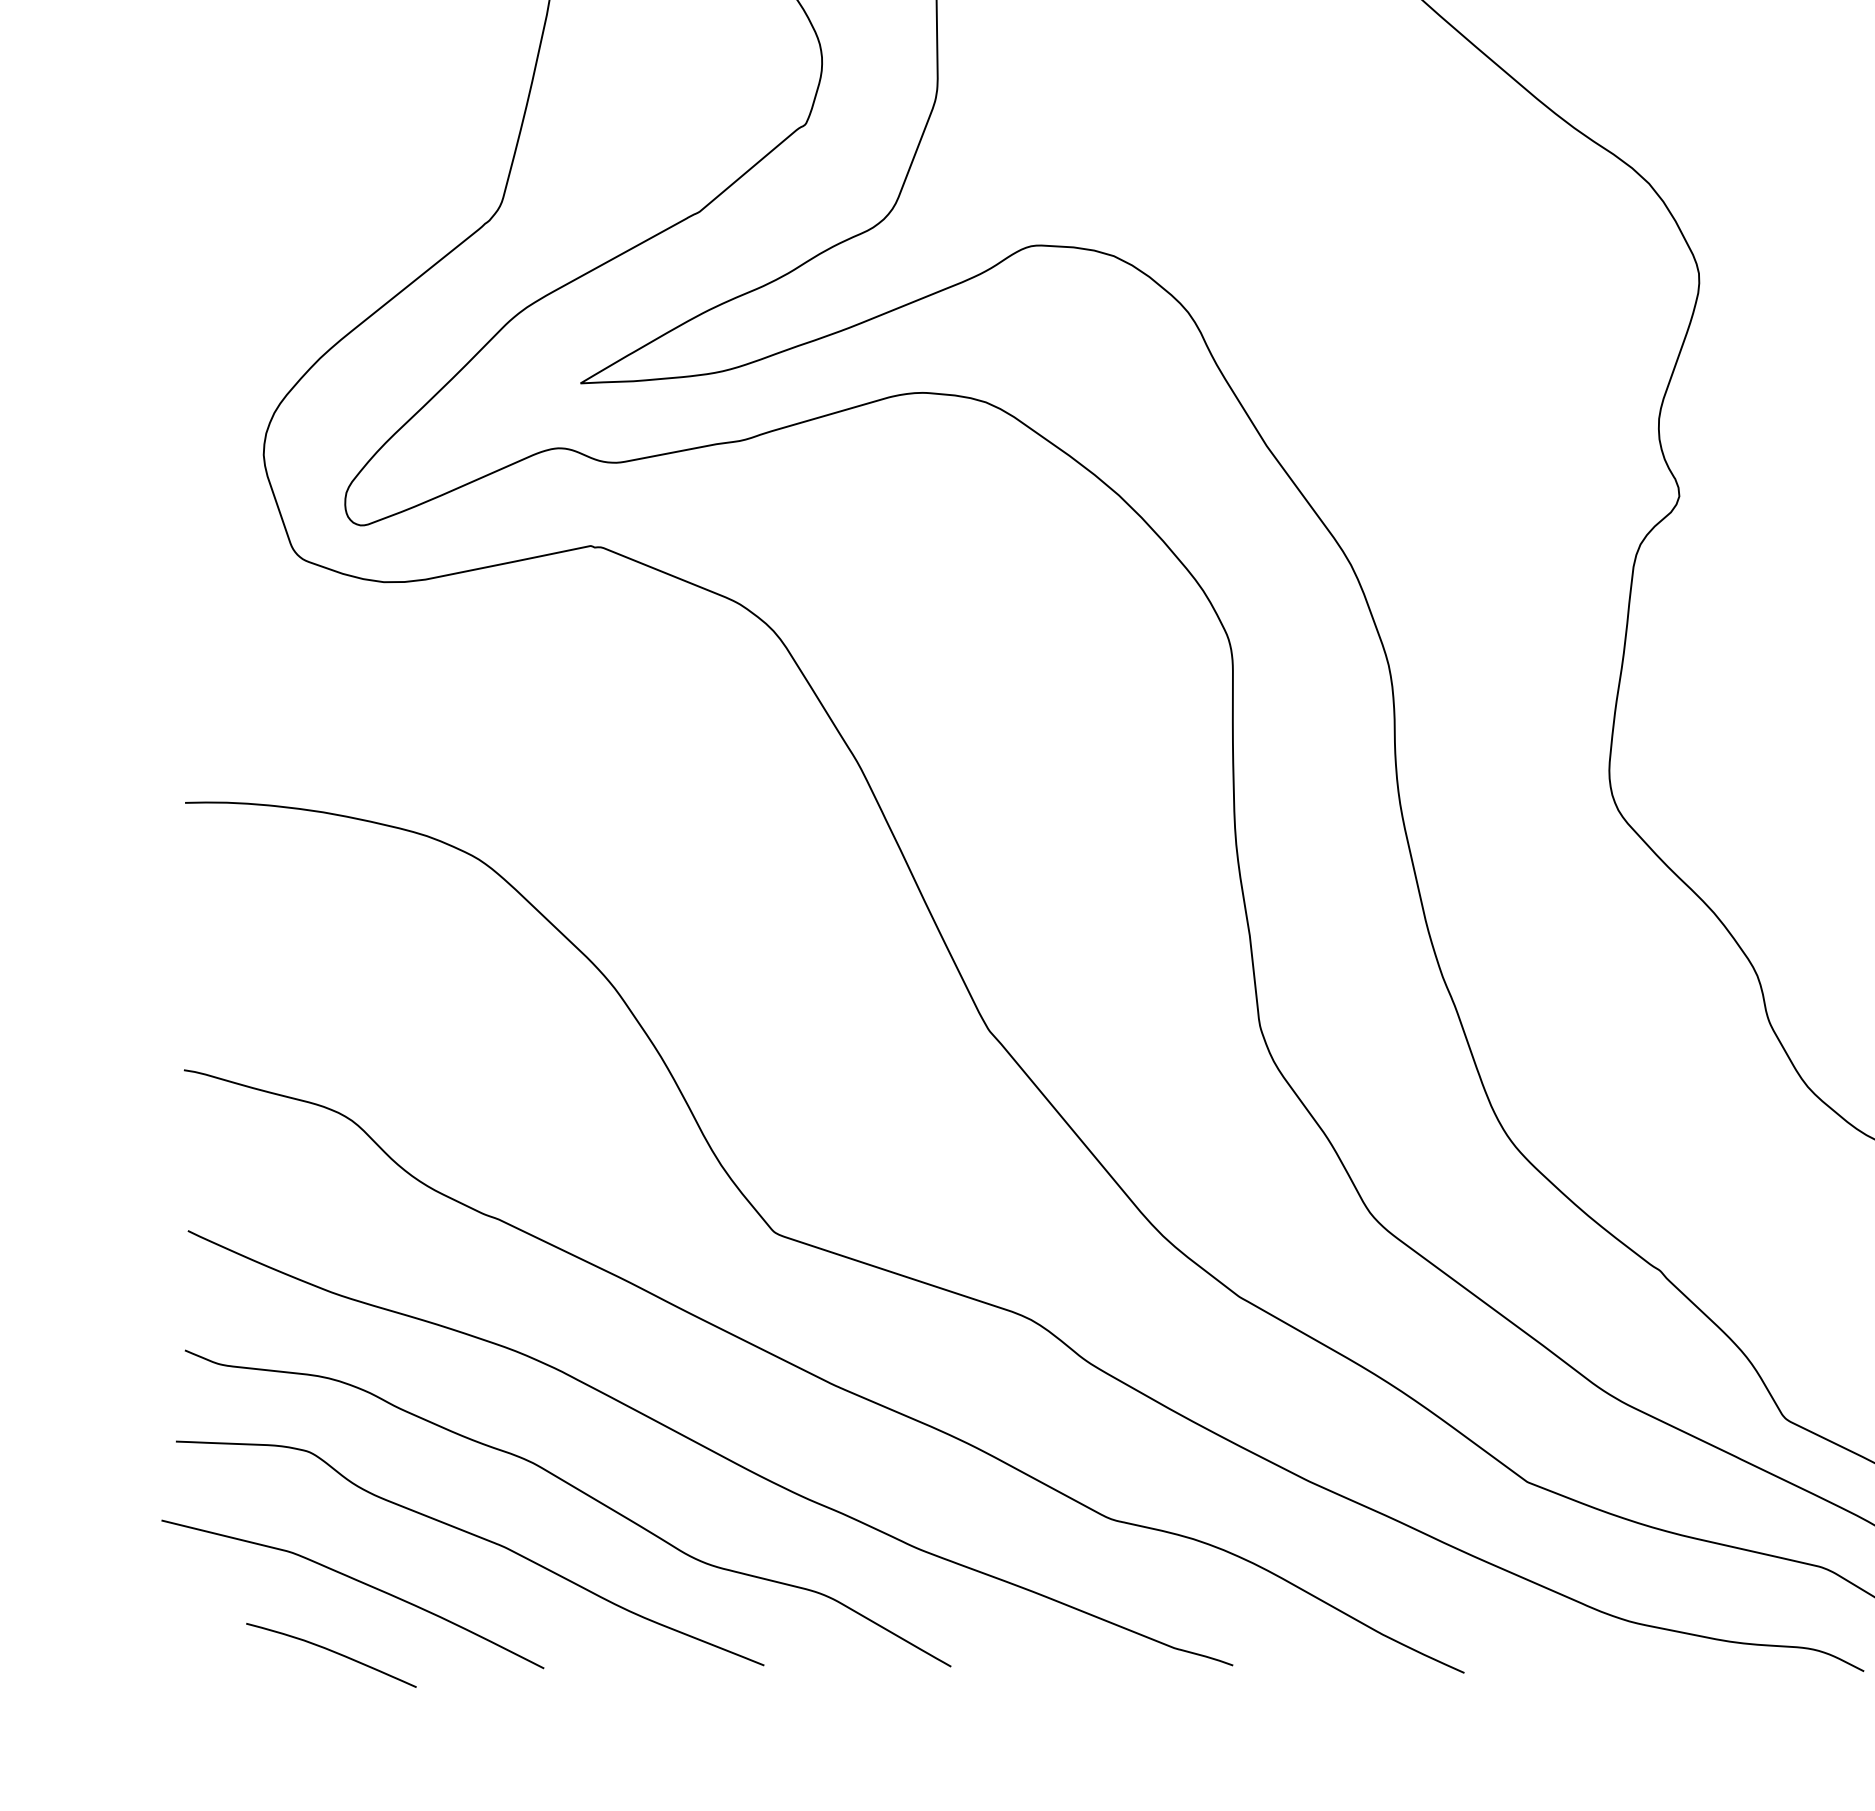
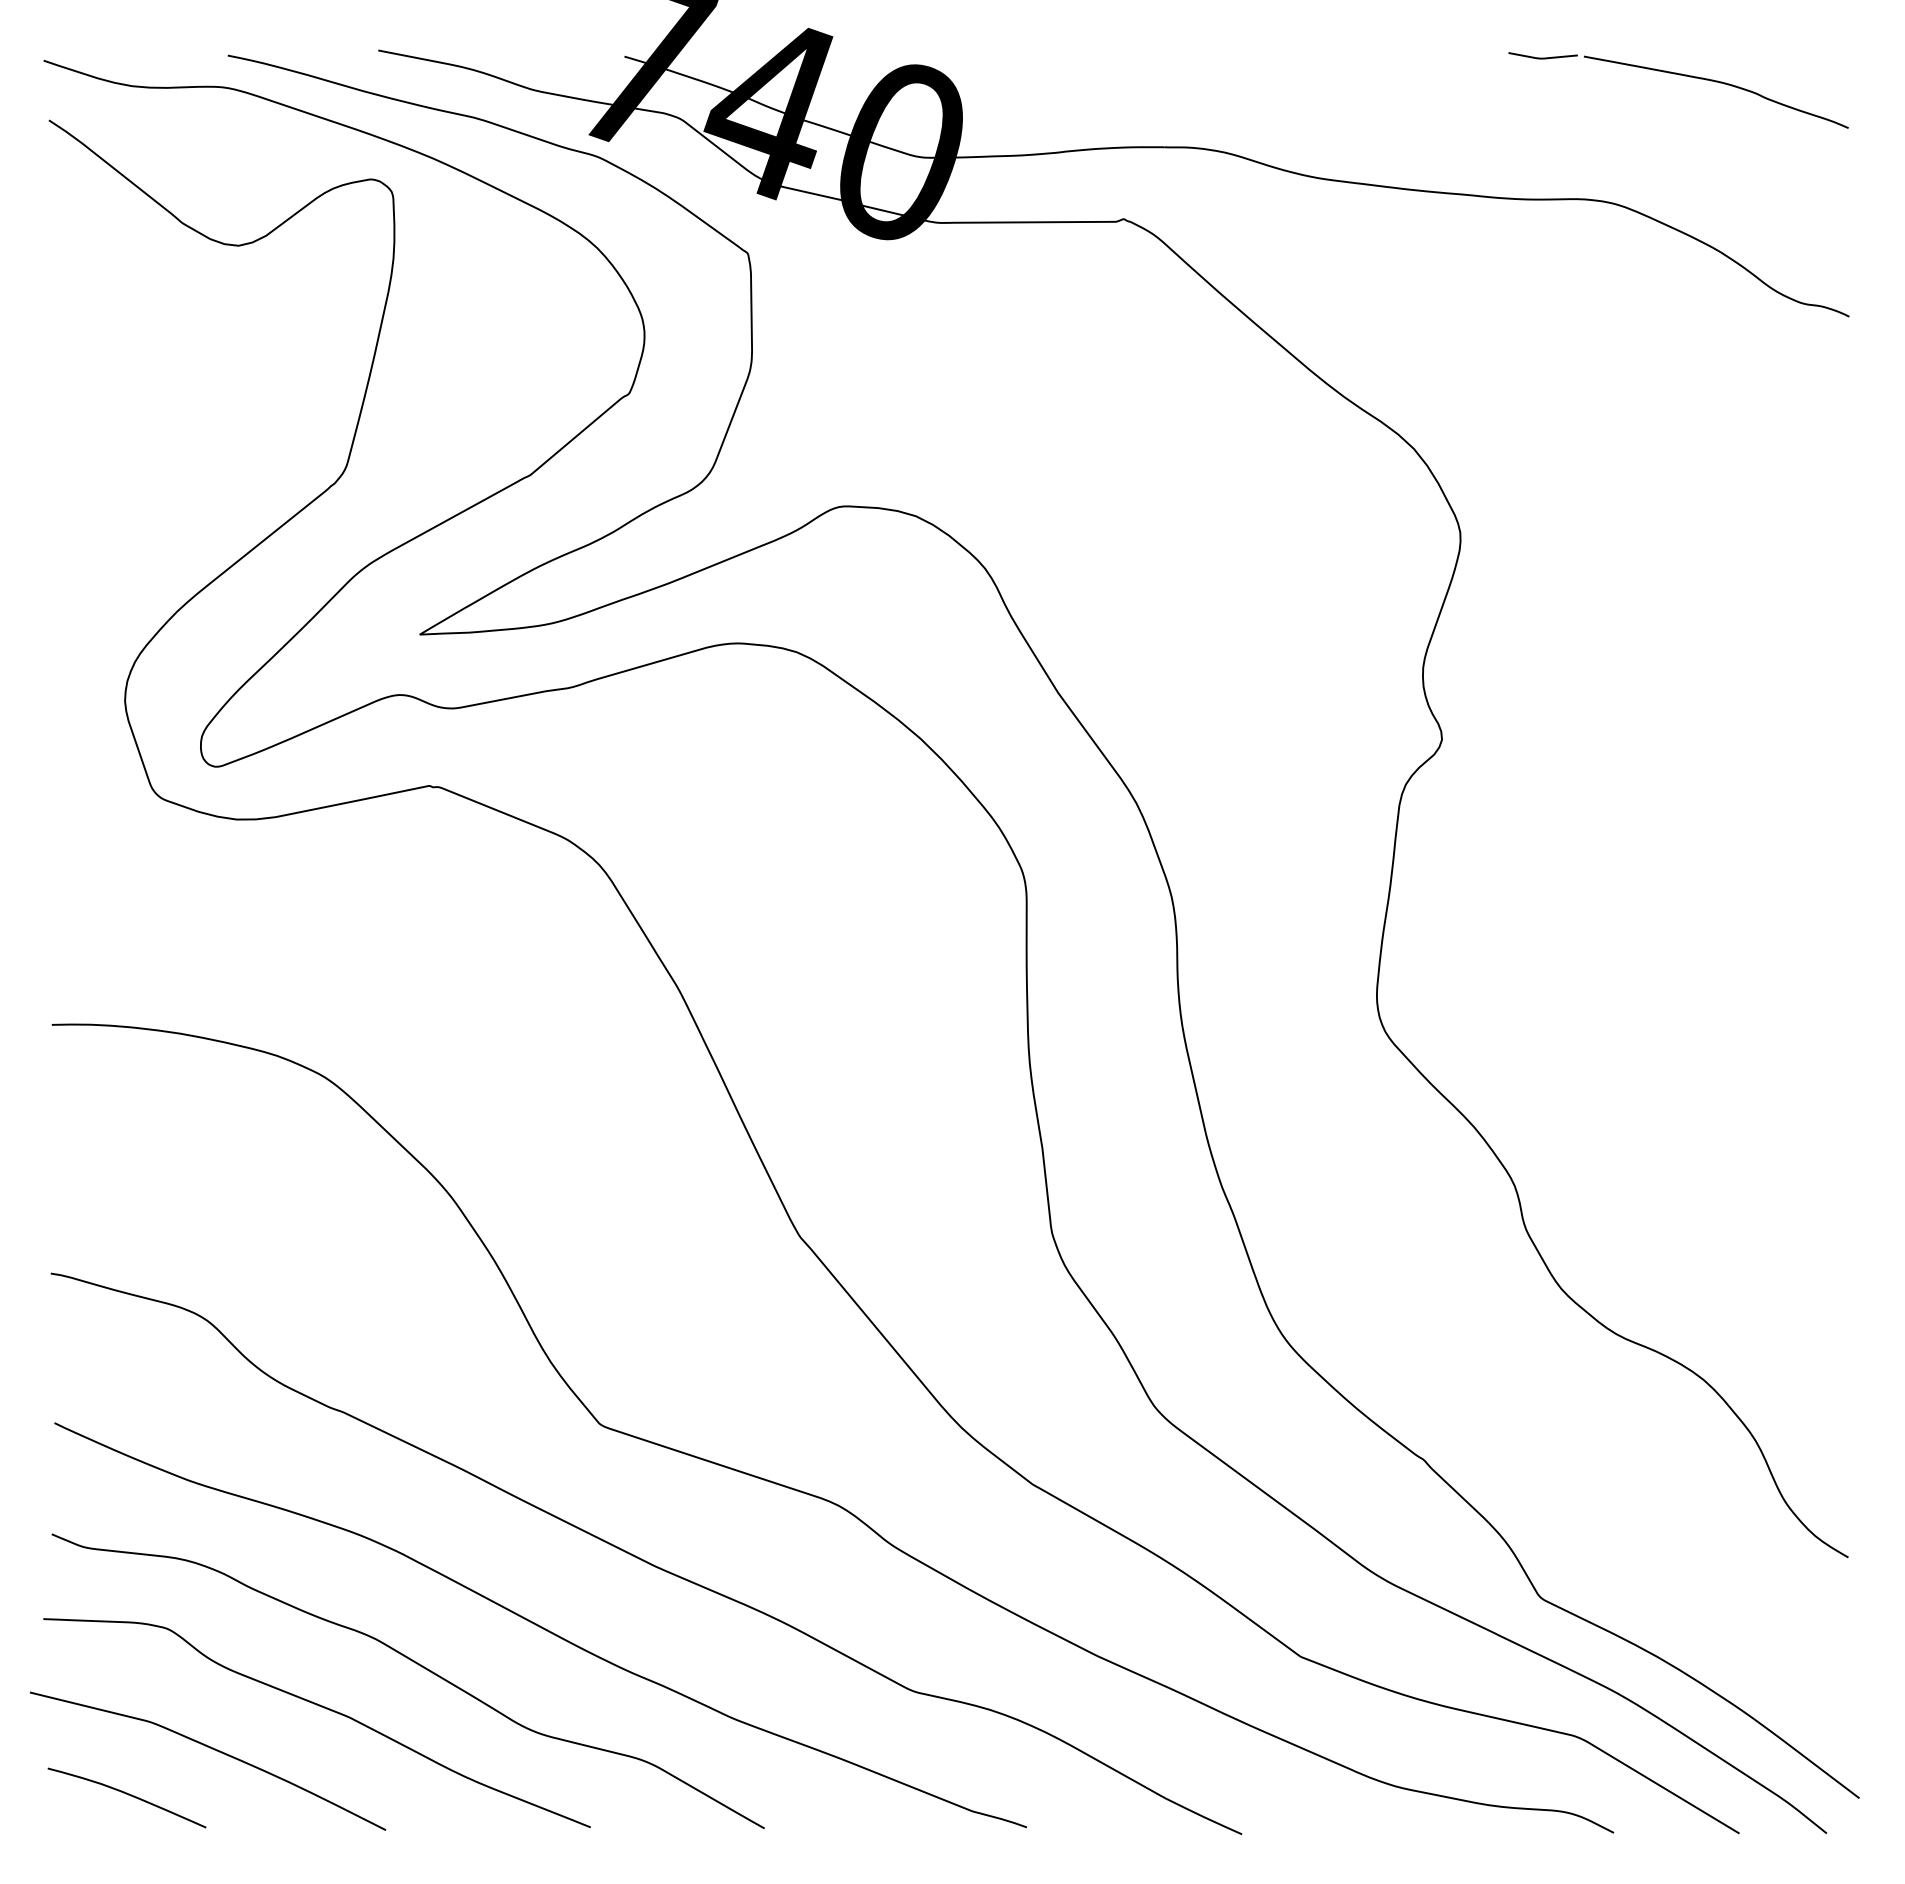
curve: (333, 1652) -> (128, 1795), moved

